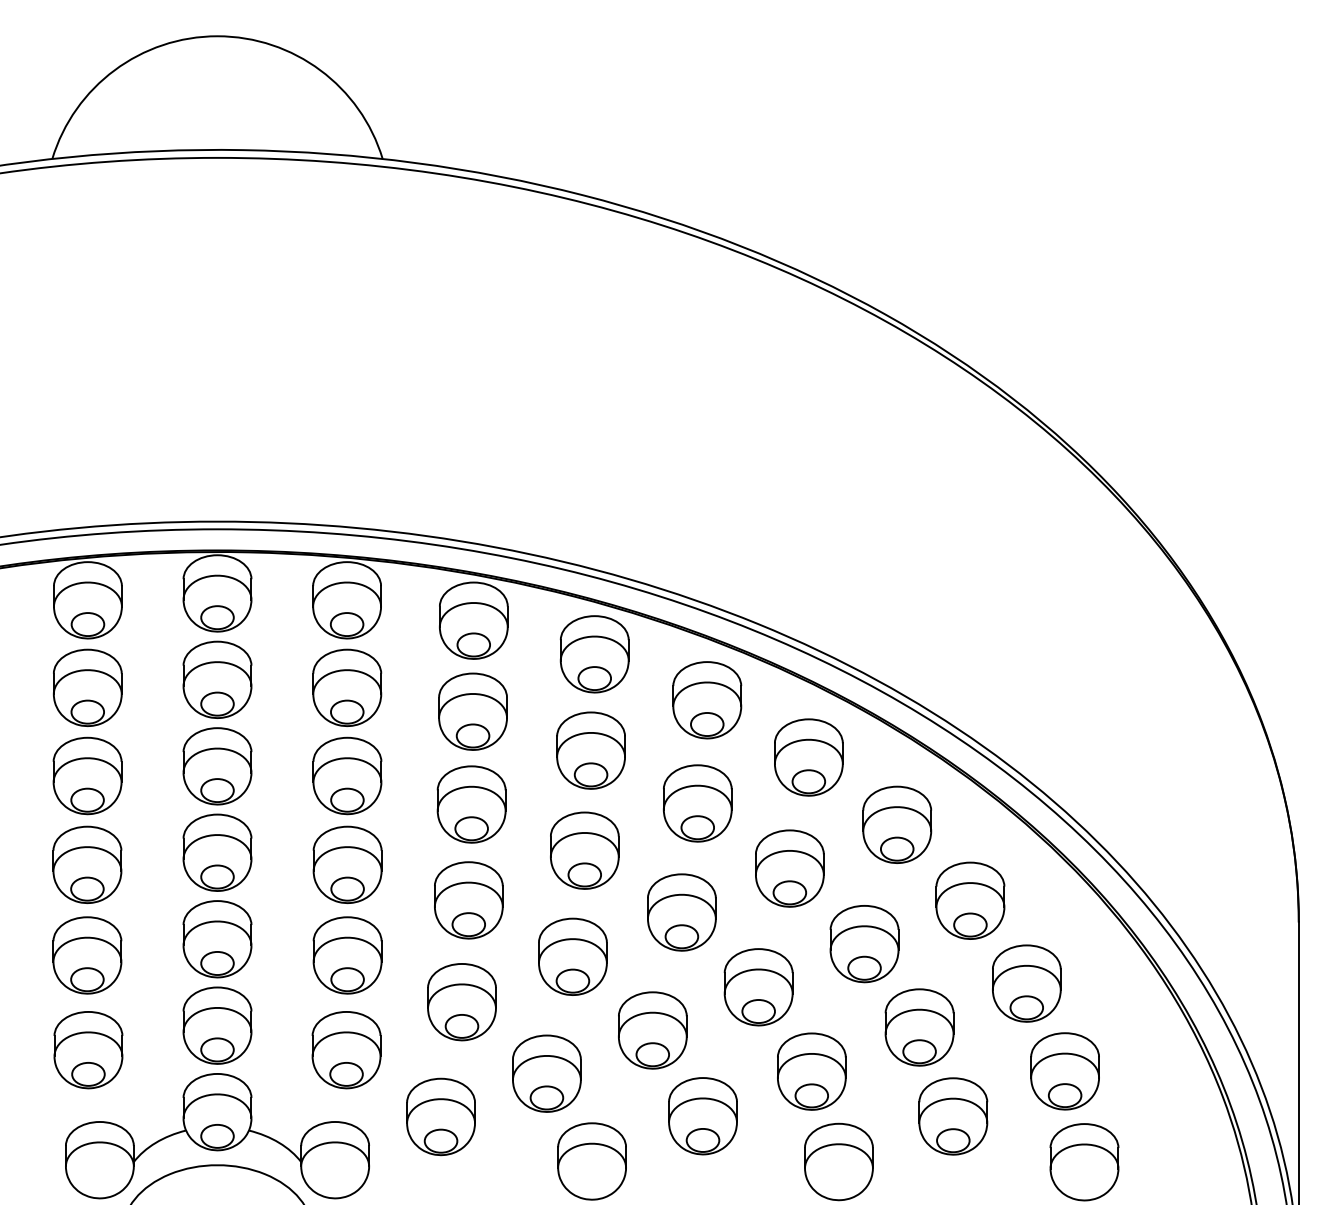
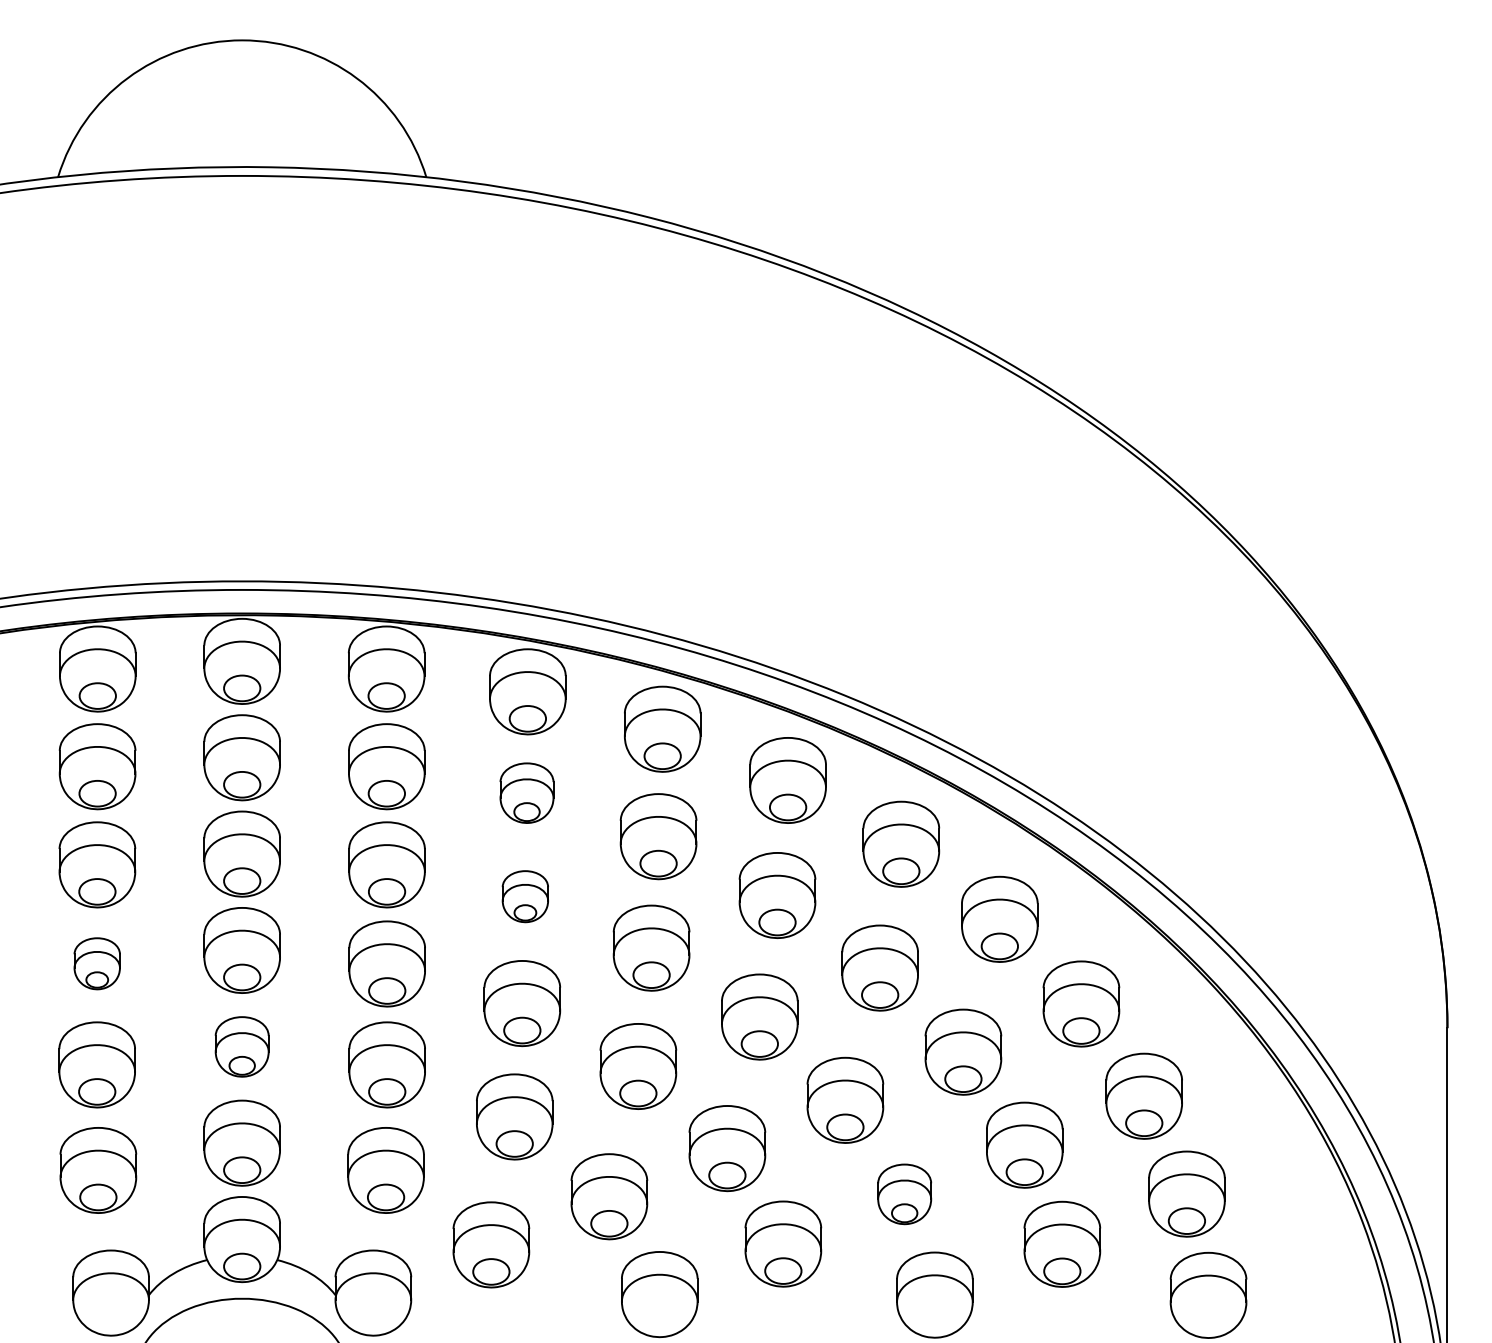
part: (472, 711) -> (526, 792), size x0.7
part: (471, 804) -> (525, 896), size x0.6
part: (87, 864) -> (97, 963), size x0.6
part: (217, 939) -> (242, 1047), size x0.7
part: (811, 1071) -> (904, 1194), size x0.7

